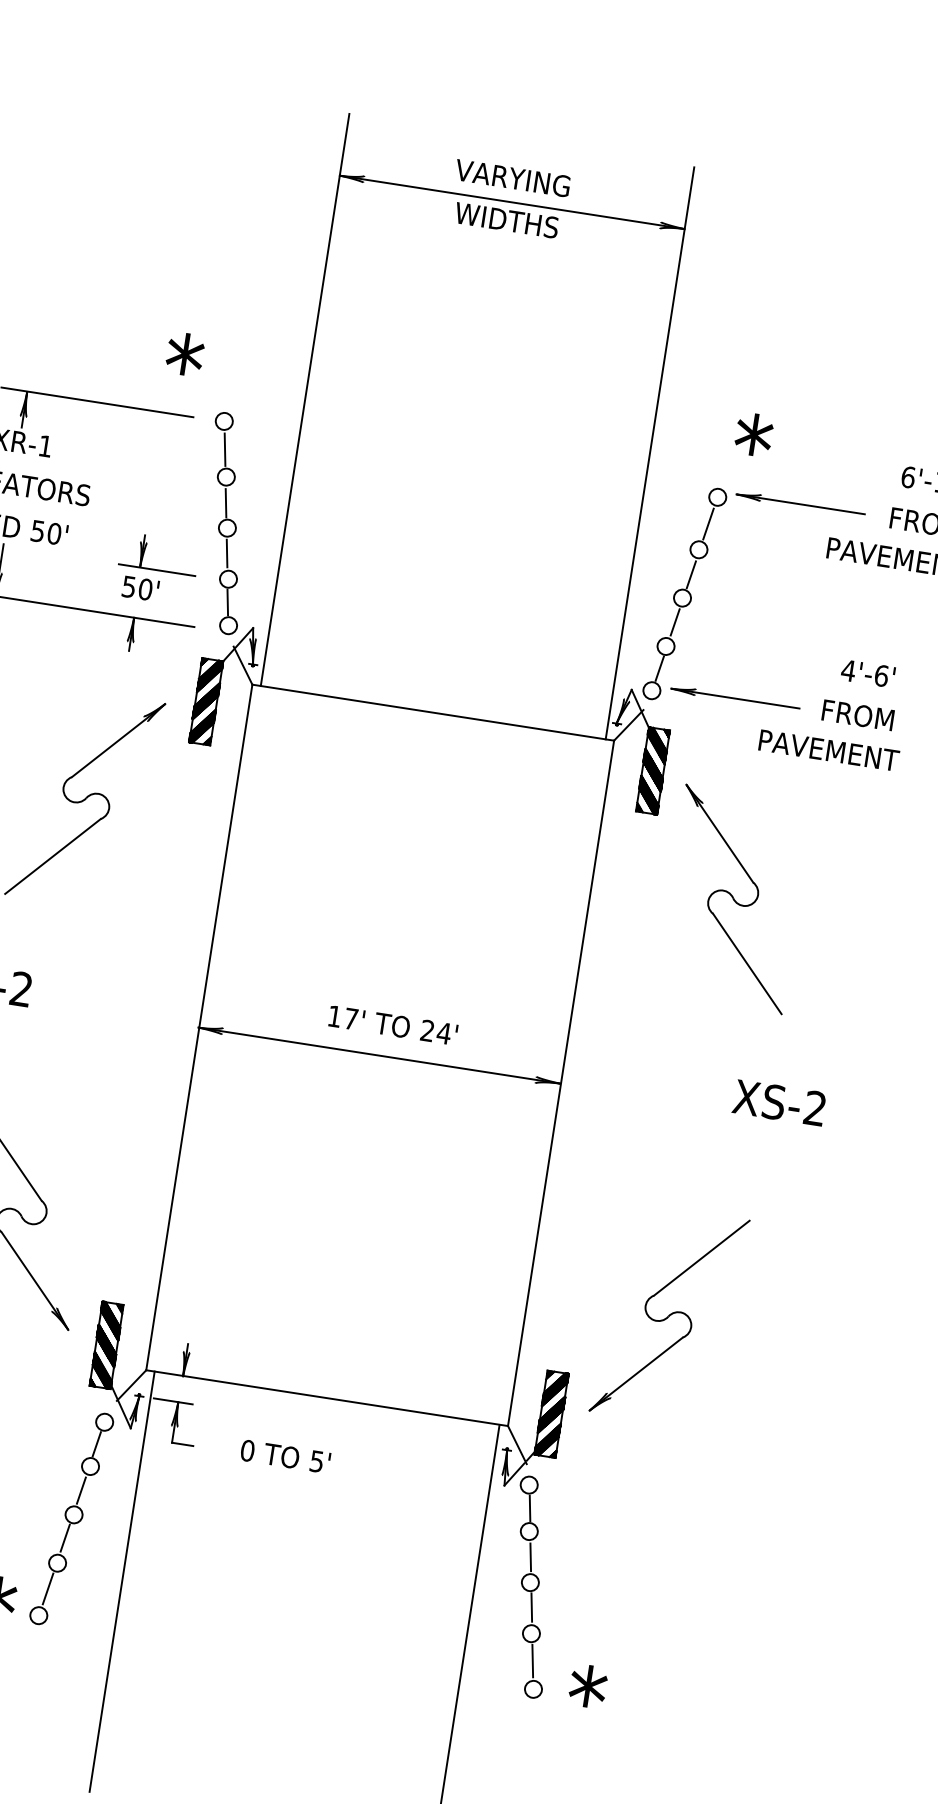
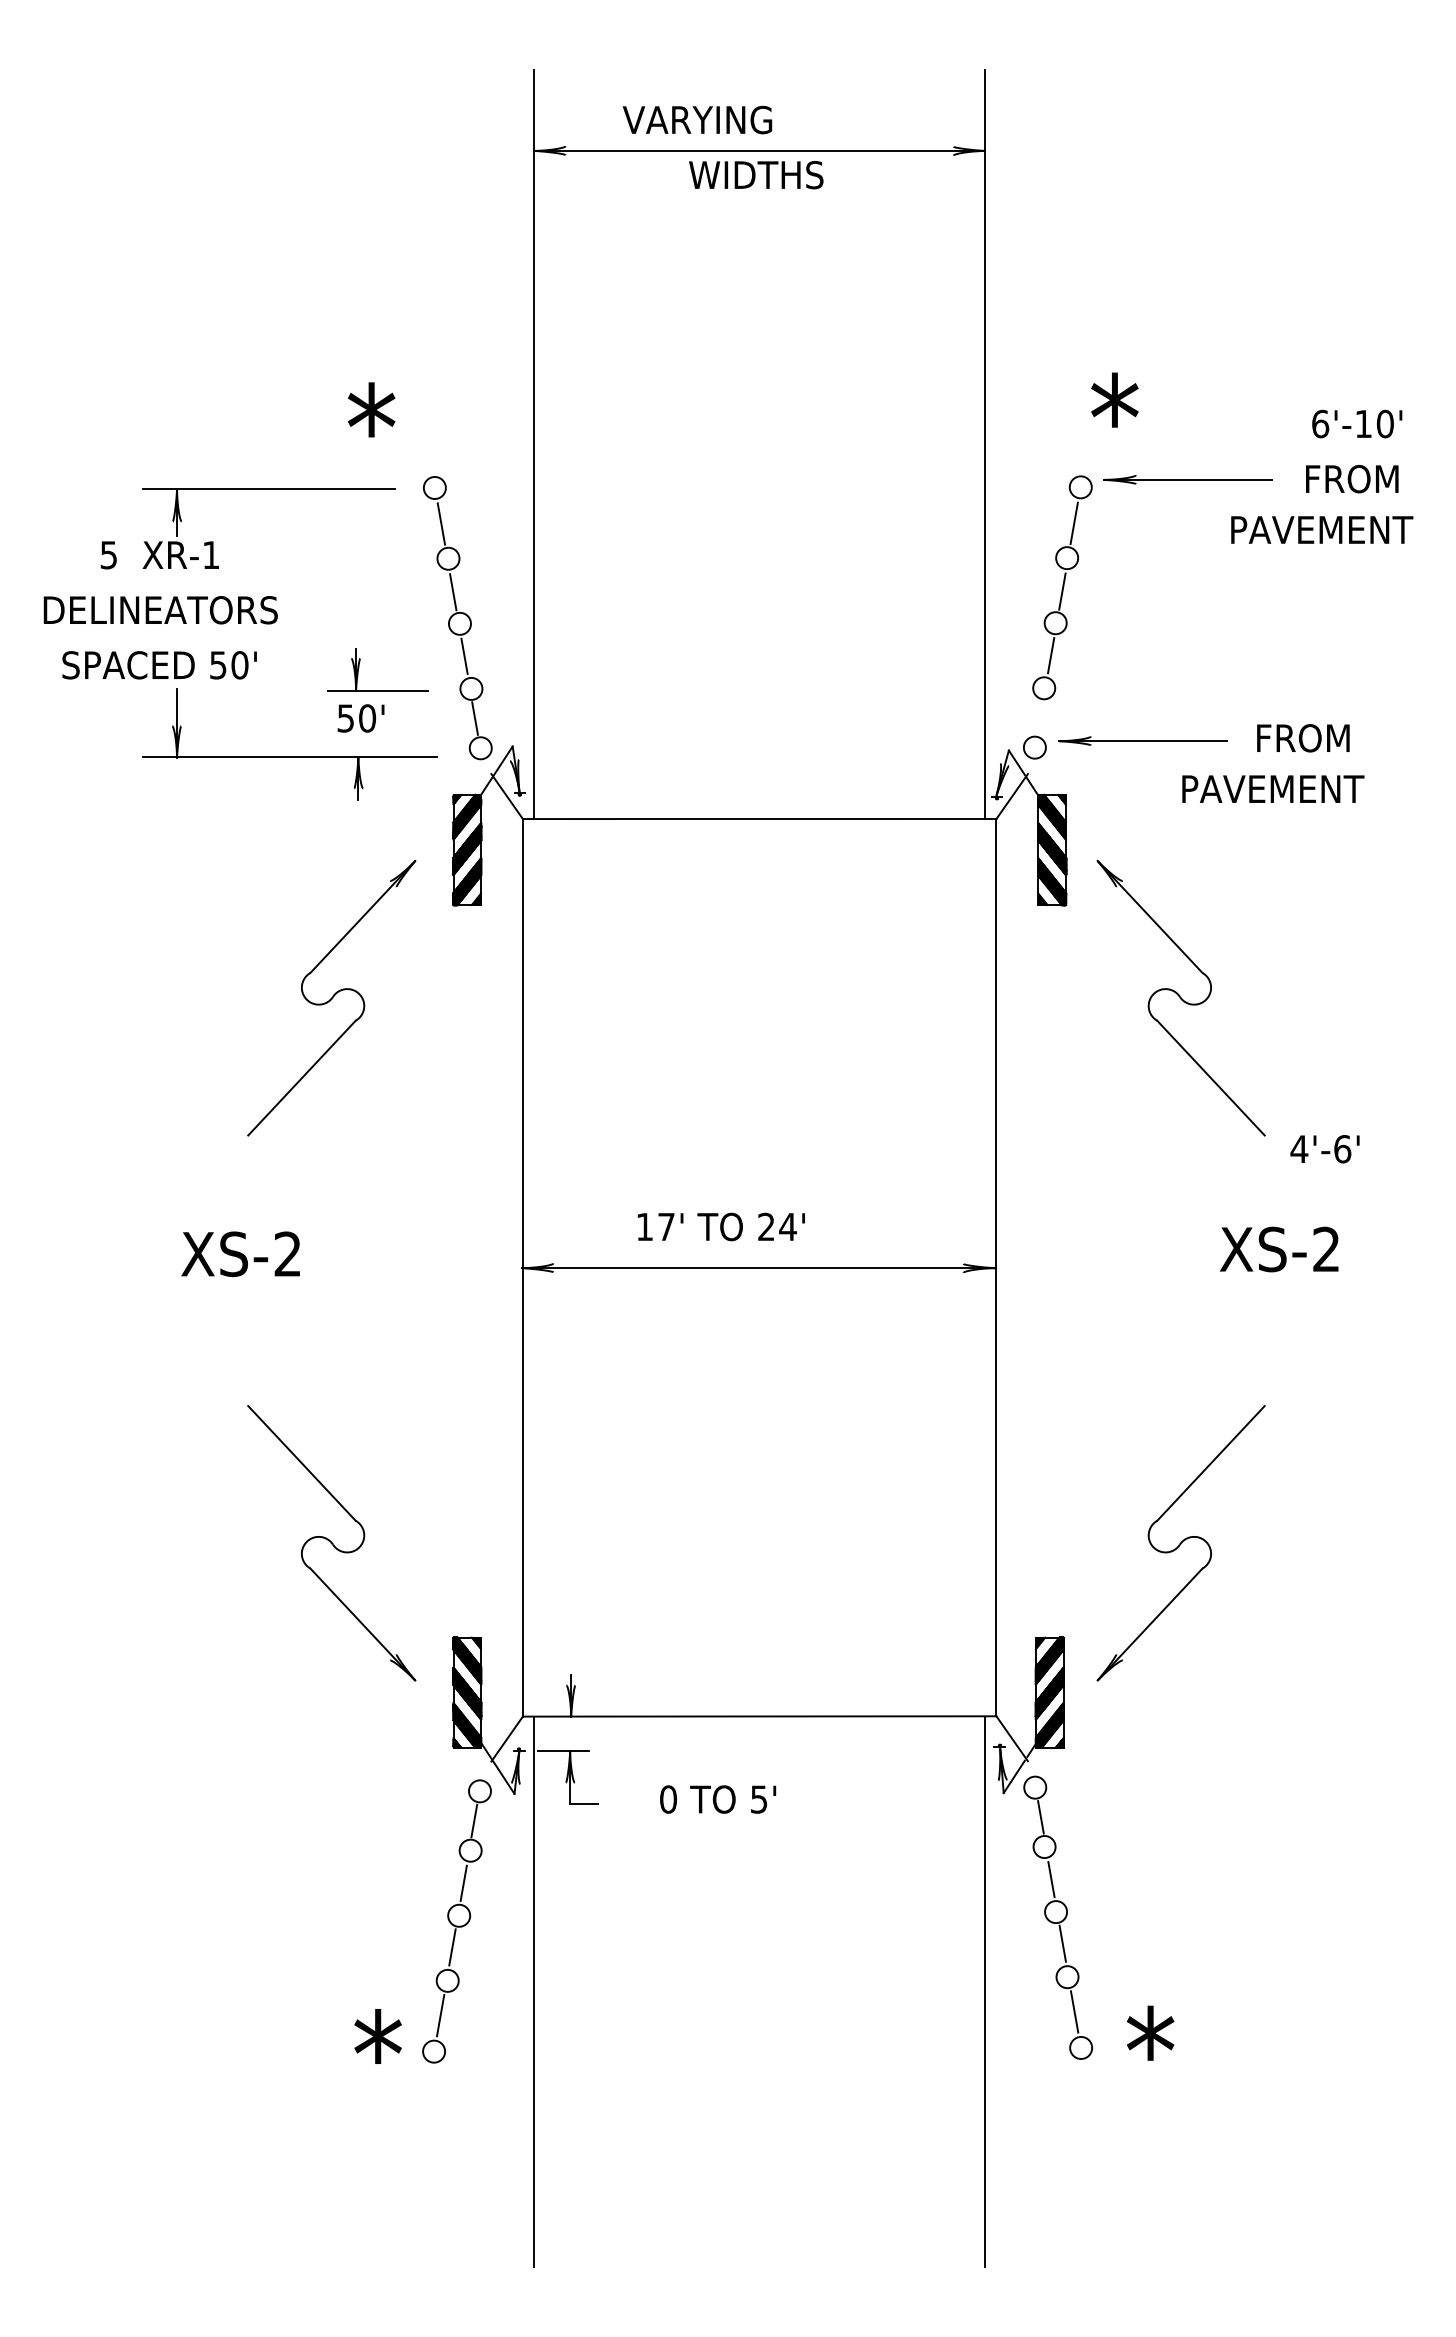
text: (512, 177) -> (697, 119), moved
line: (659, 668) -> (1040, 717), removed
text: (867, 673) -> (1324, 1149), moved
text: (392, 1025) -> (720, 1226), moved

